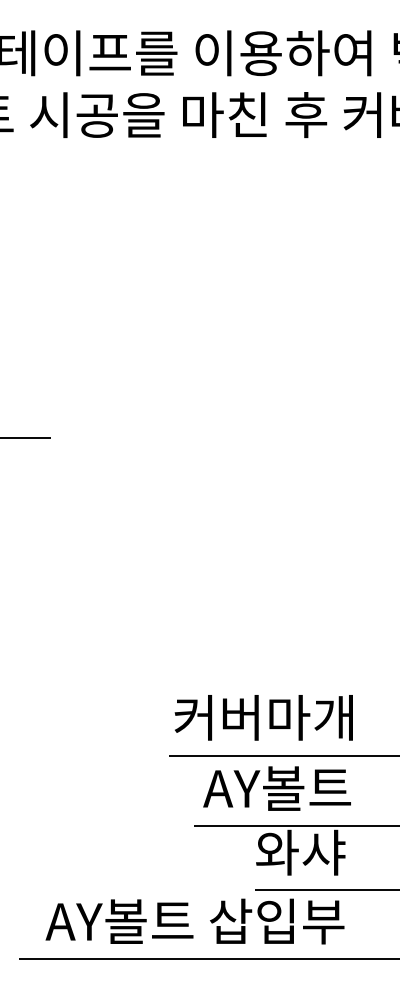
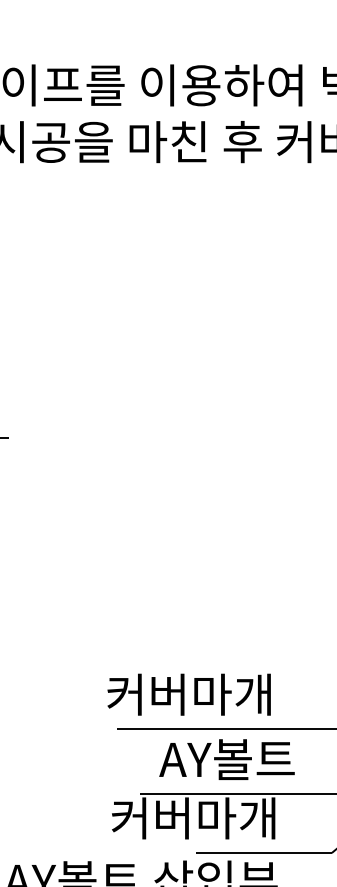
text: (263, 717) -> (188, 694), moved
text: (276, 788) -> (226, 759), moved
text: (254, 852) -> (195, 818), 와샤 -> 커버마개

